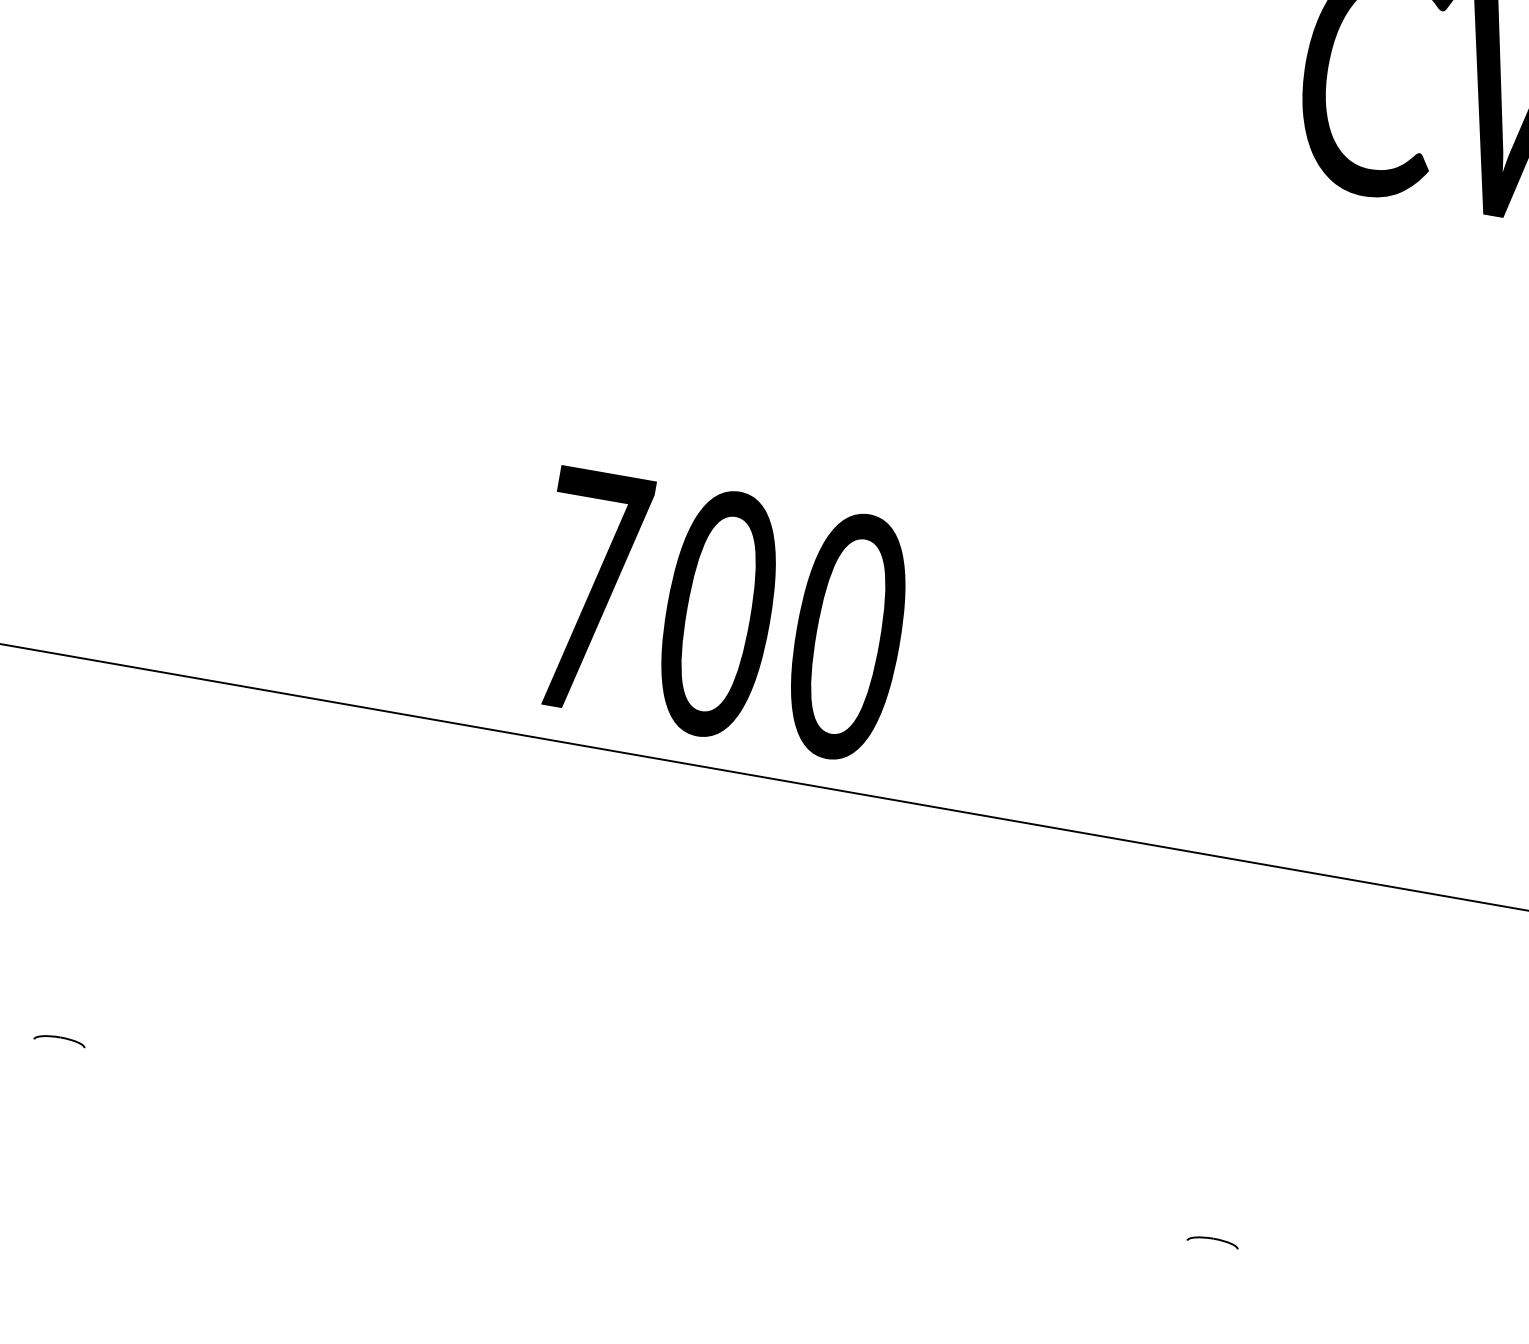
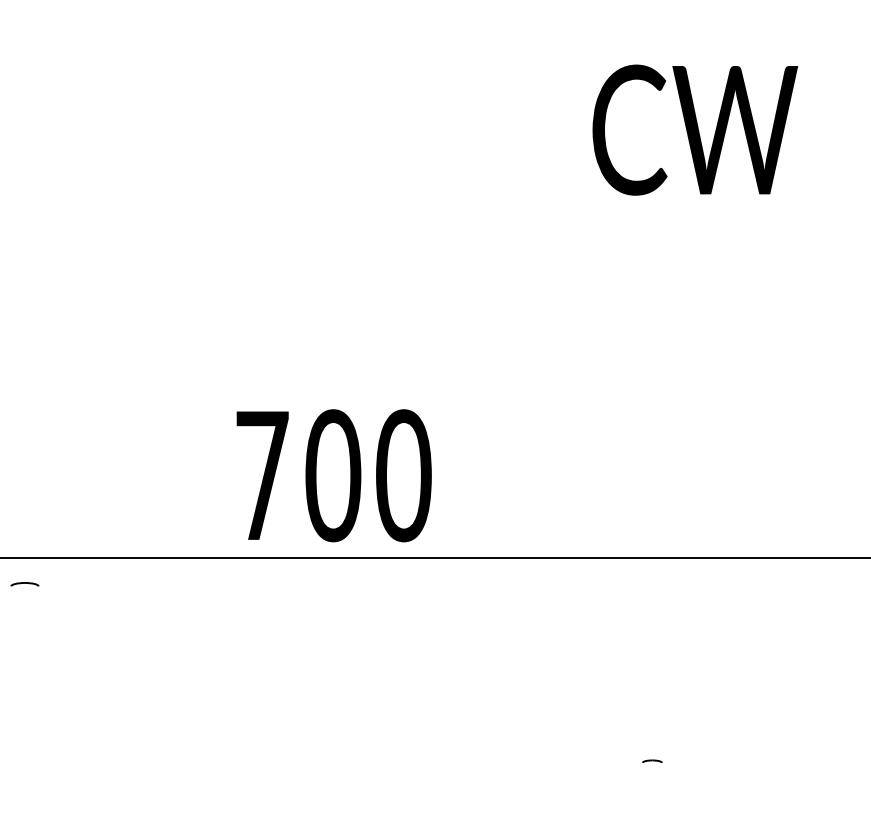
part: (59, 1040) -> (24, 584), moved
part: (1213, 1241) -> (652, 761), size x0.7

